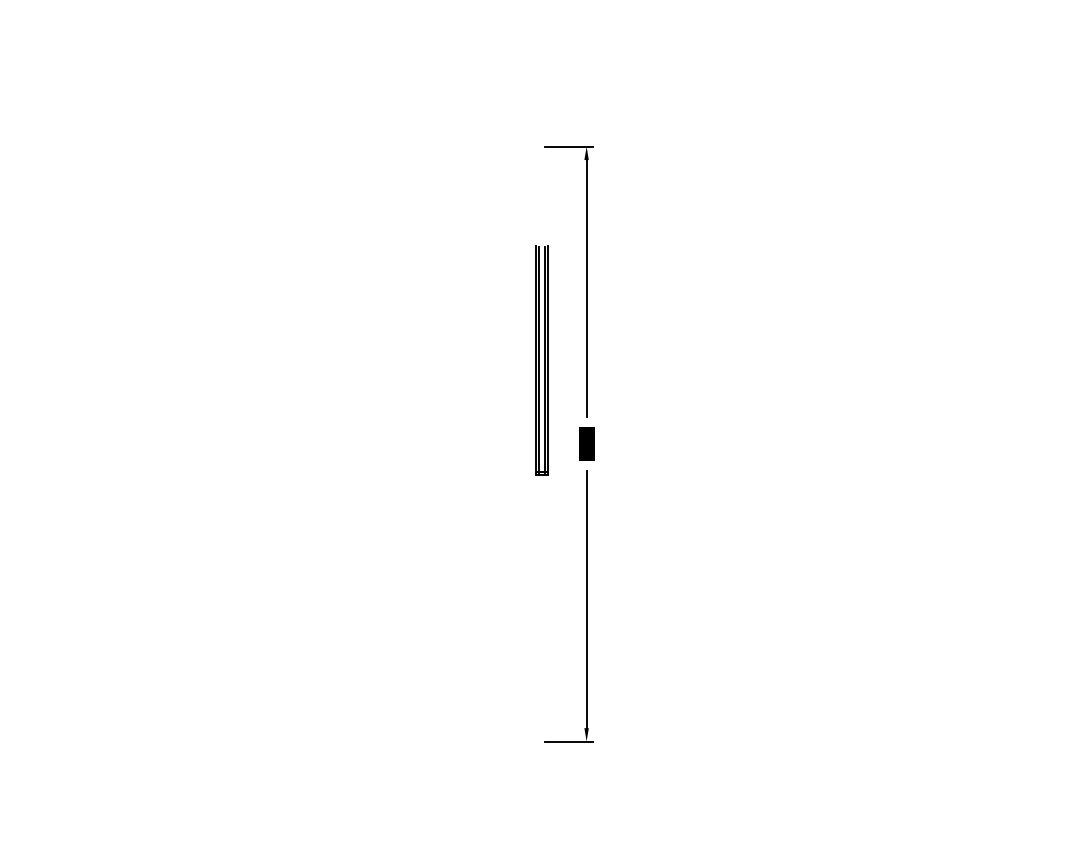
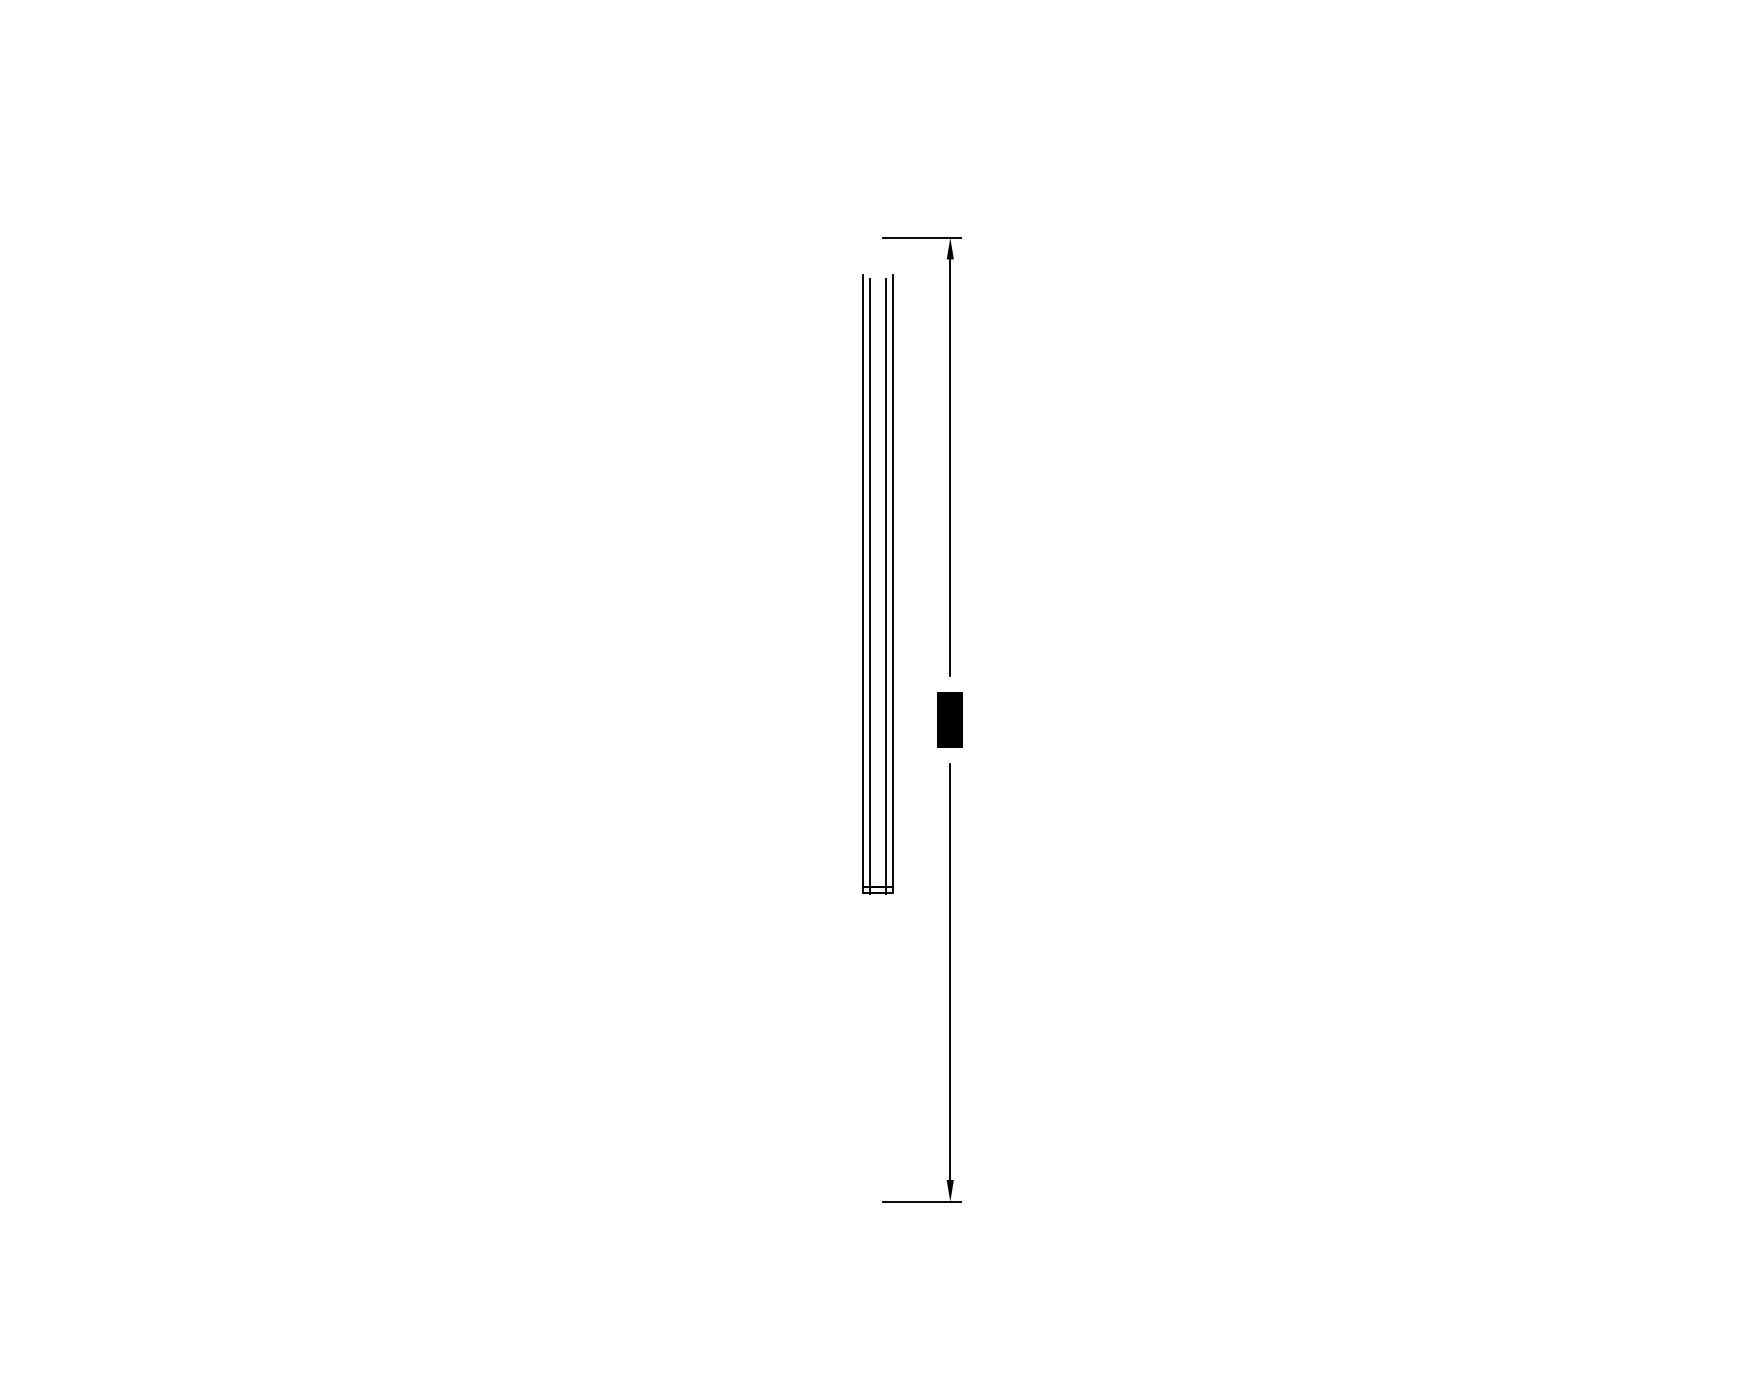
part: (541, 359) -> (877, 582), size x1.67

